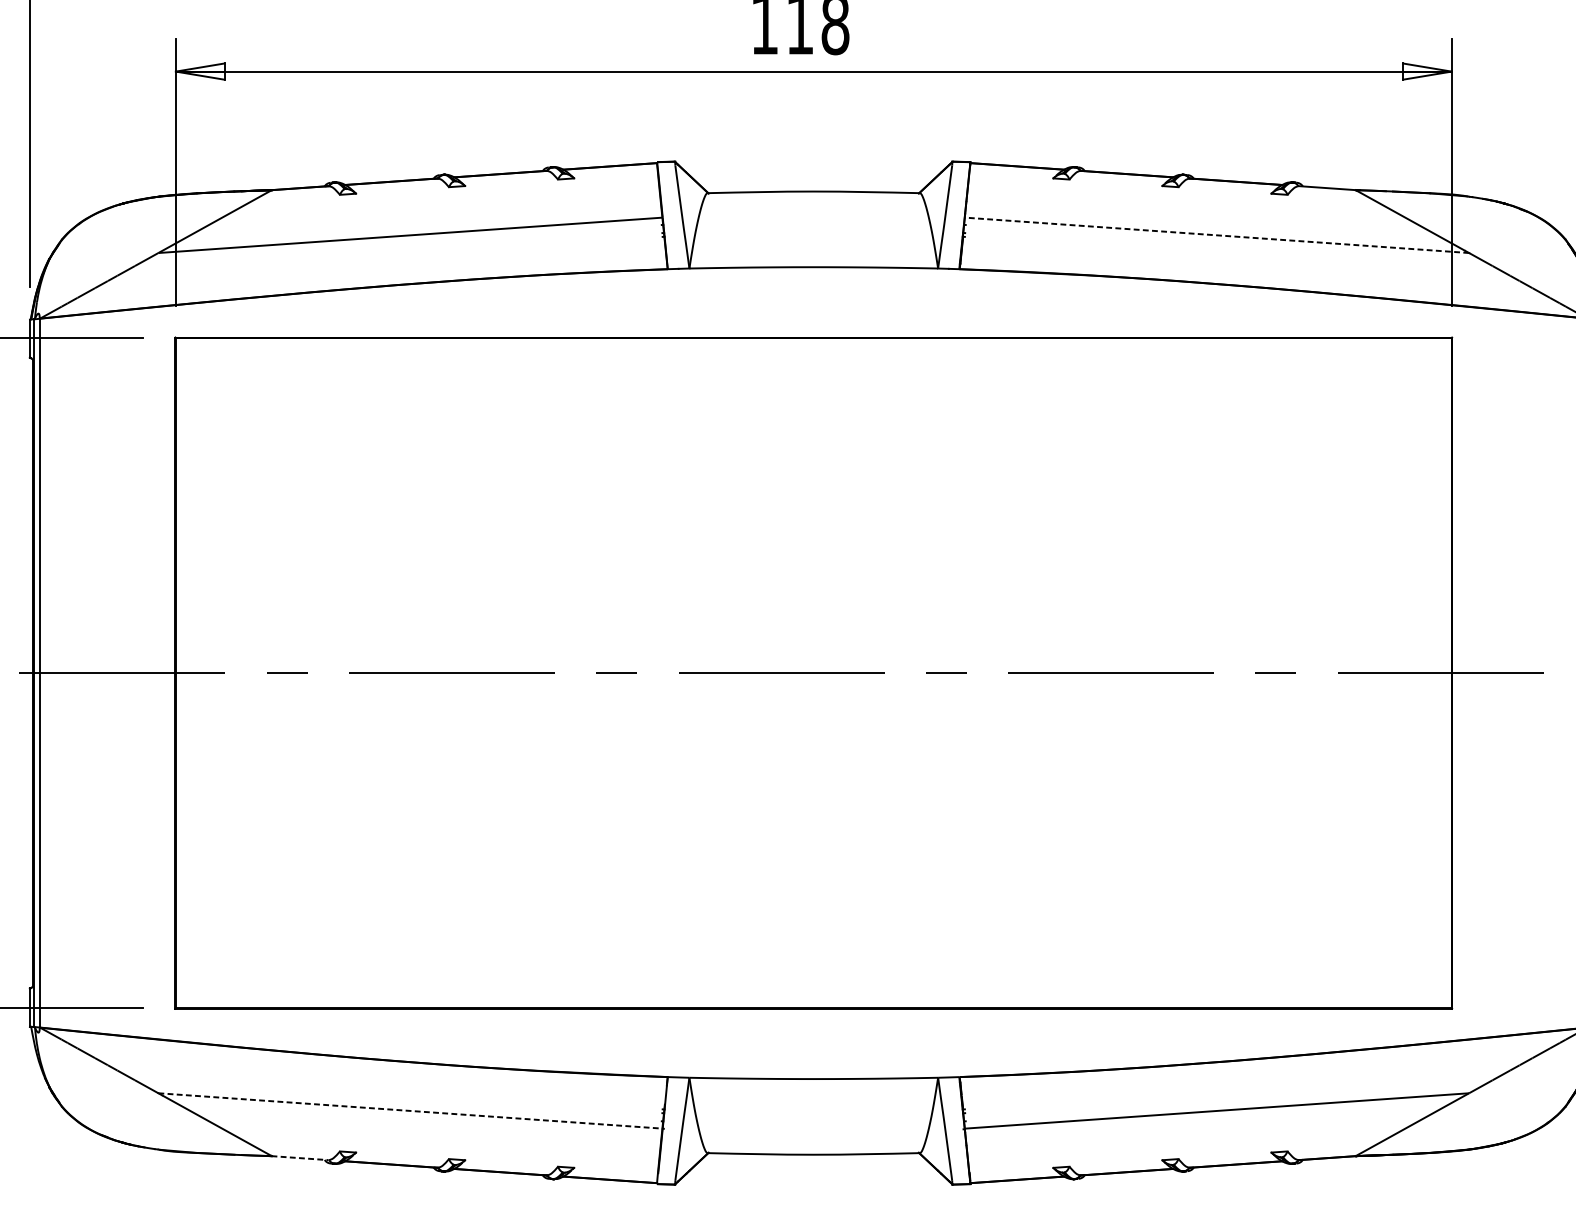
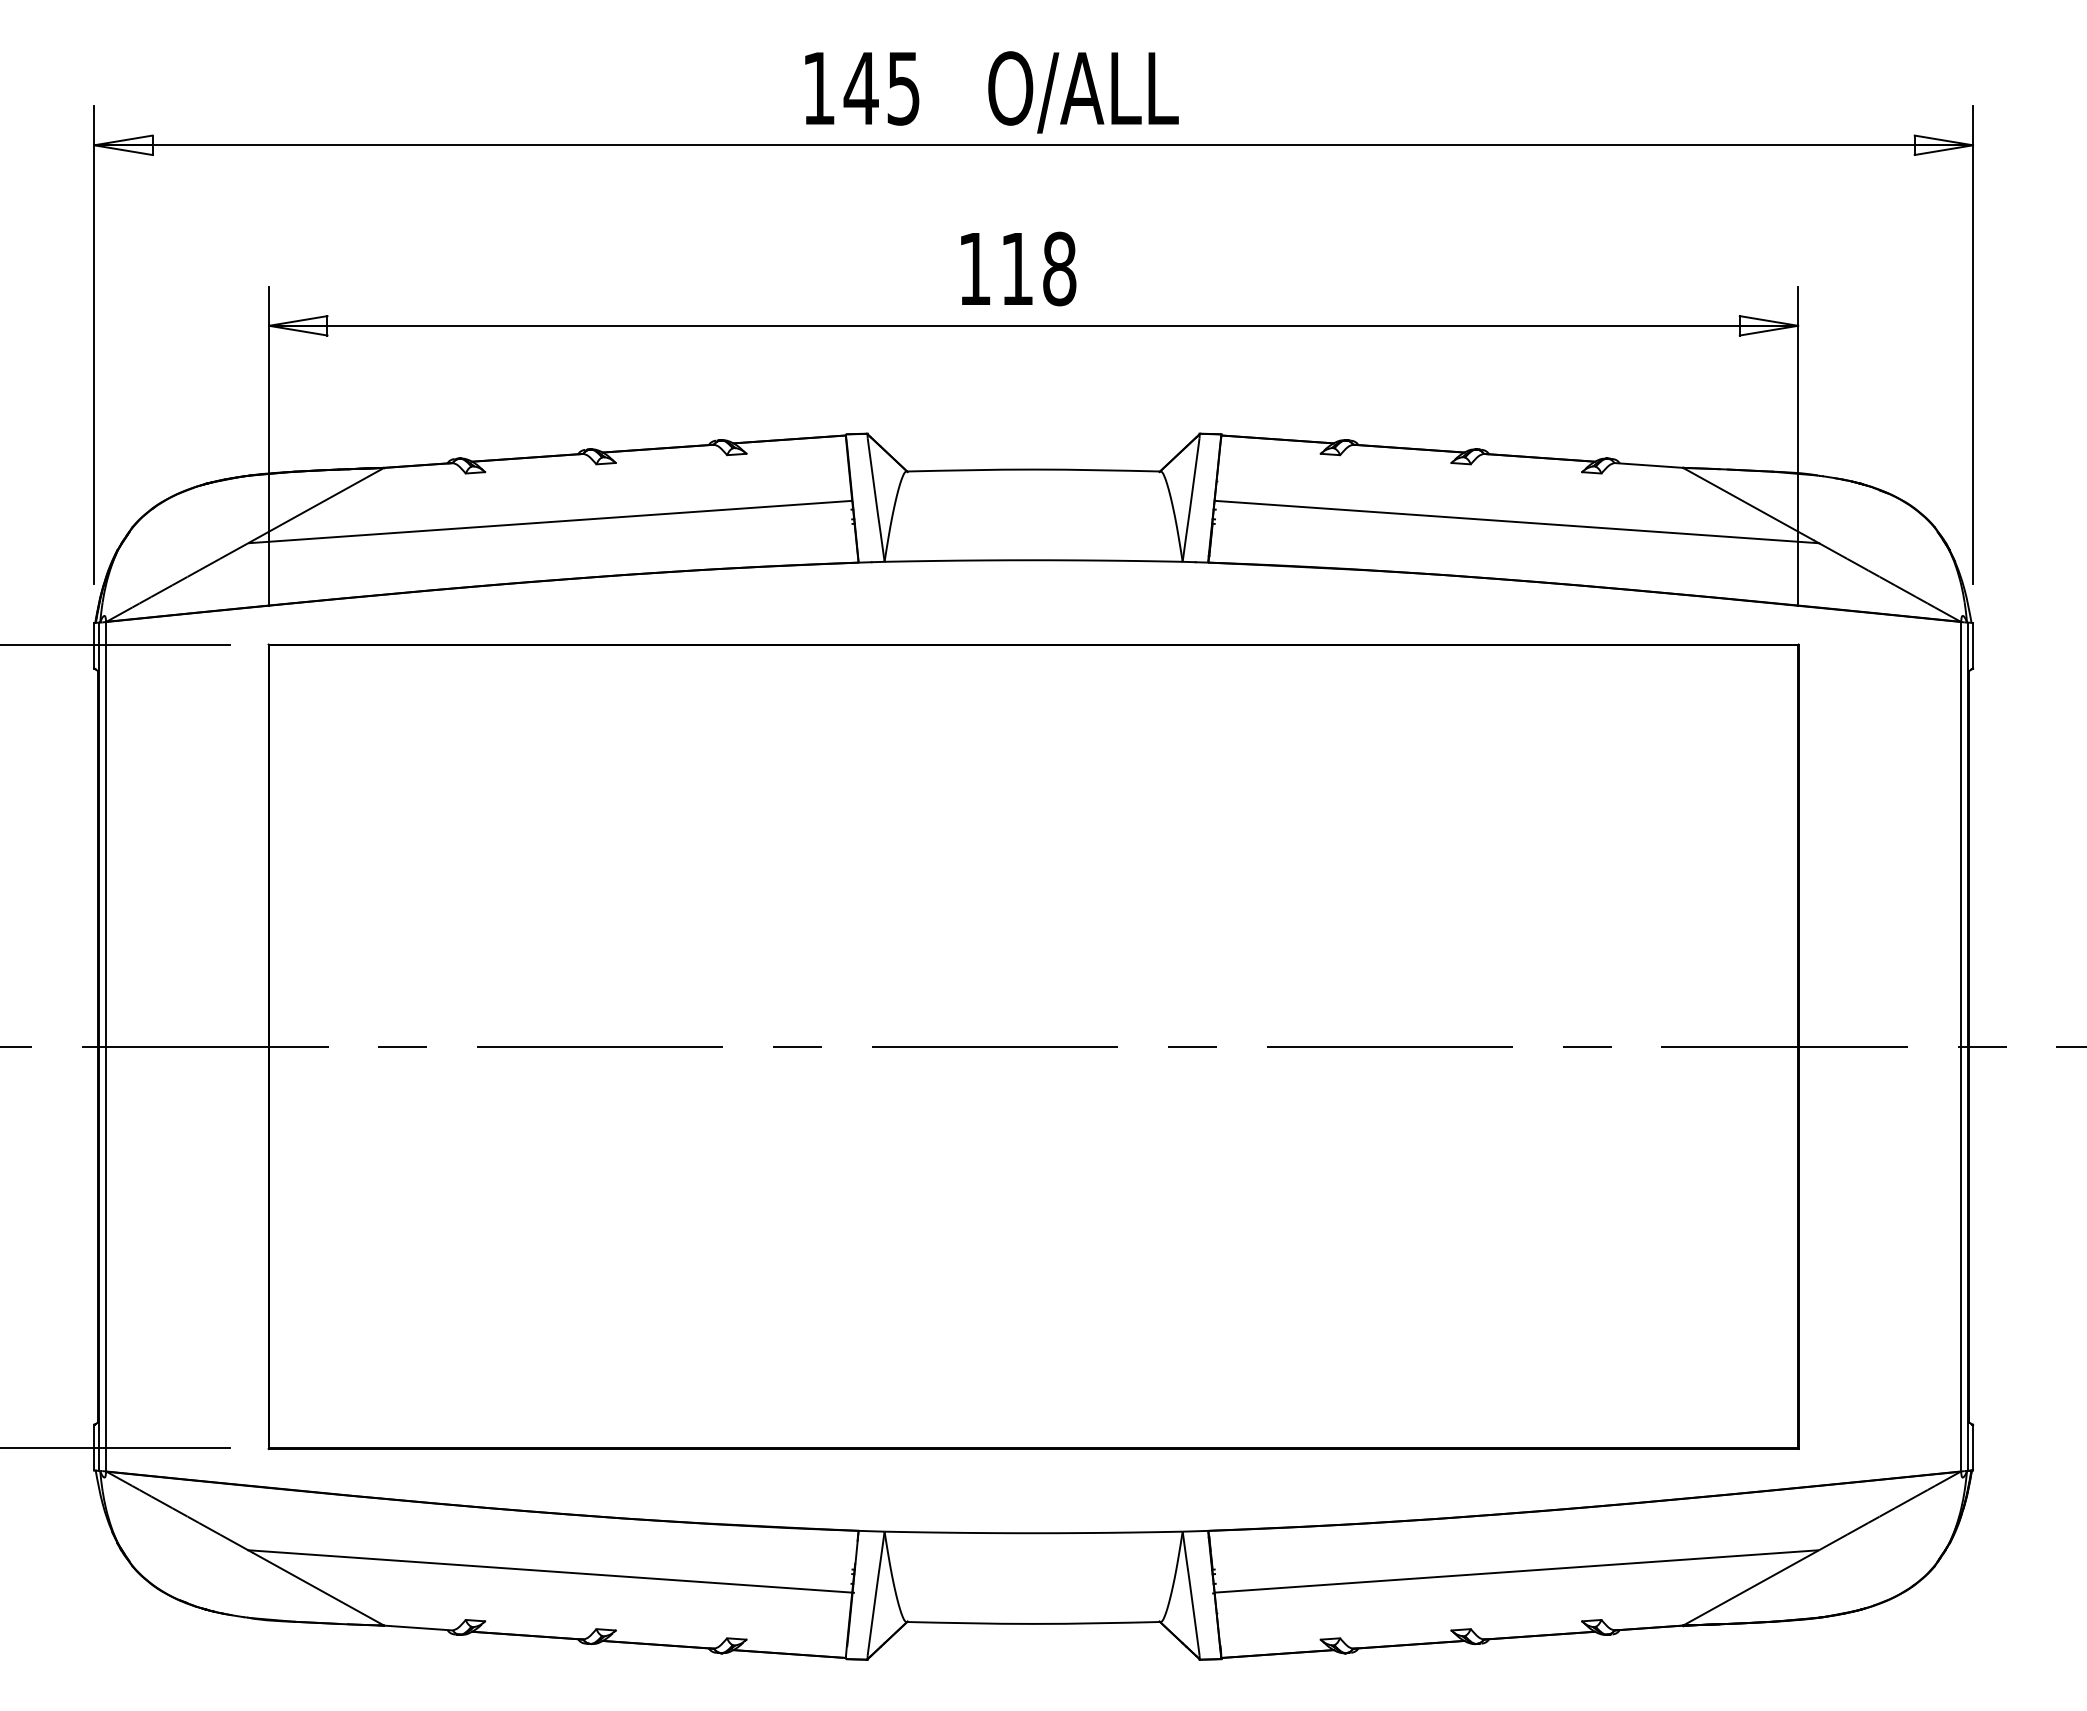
line: (1216, 235) -> (1516, 522), dashed -> solid
line: (410, 1111) -> (550, 1571), dashed -> solid
line: (300, 1158) -> (418, 1628), dashed -> solid

